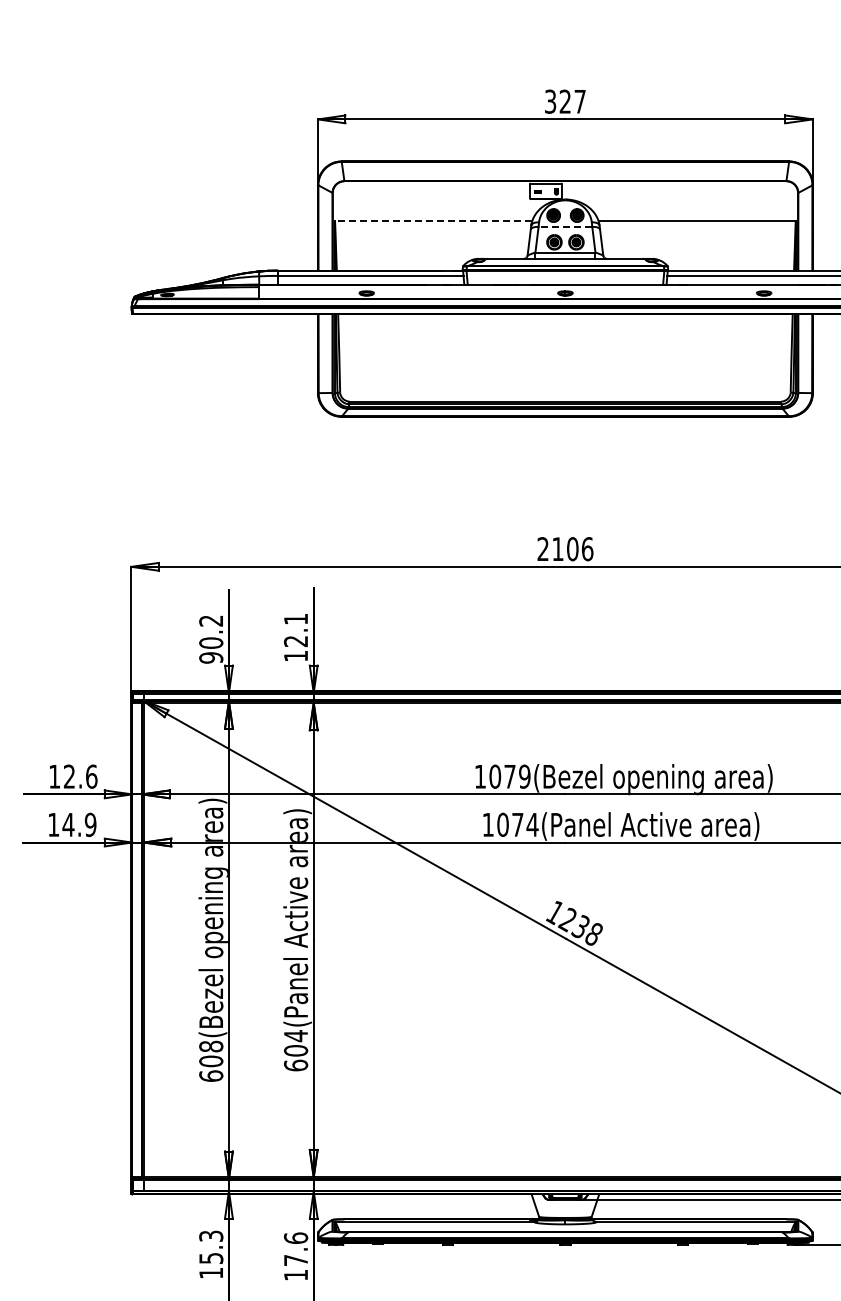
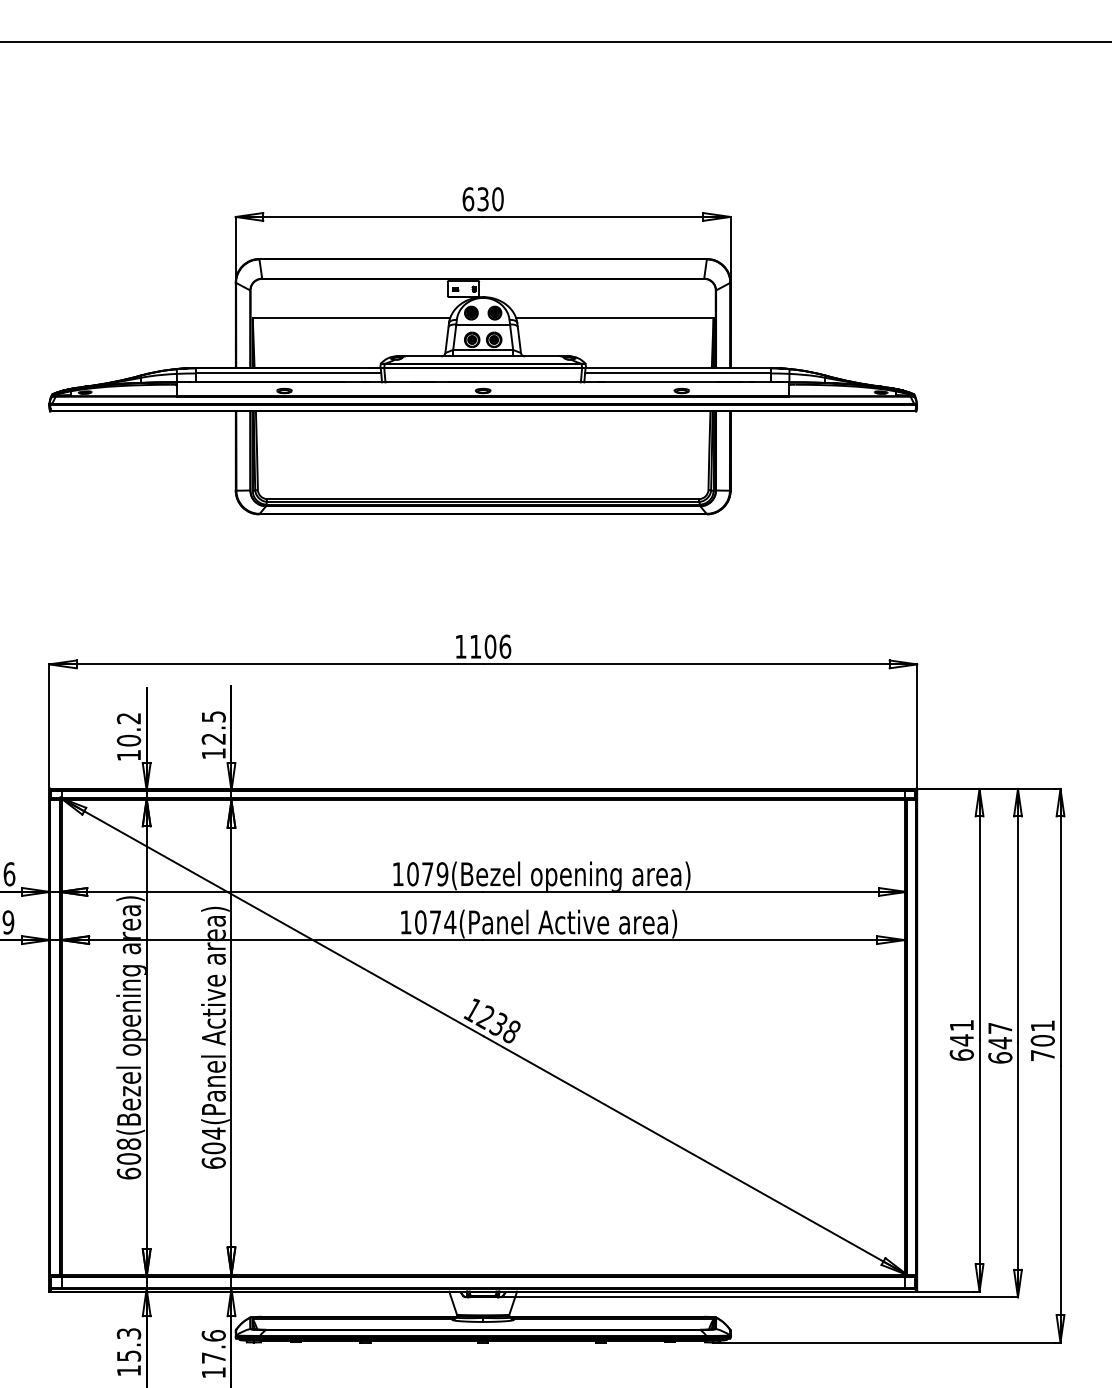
text: (564, 101) -> (482, 199), 327 -> 630
line: (433, 220) -> (351, 318), dashed -> solid
line: (565, 226) -> (483, 324), dashed -> solid
text: (542, 548) -> (460, 646), 2106 -> 1106
text: (295, 618) -> (213, 716), 12.1 -> 12.5
text: (210, 657) -> (128, 755), 90.2 -> 10.2

